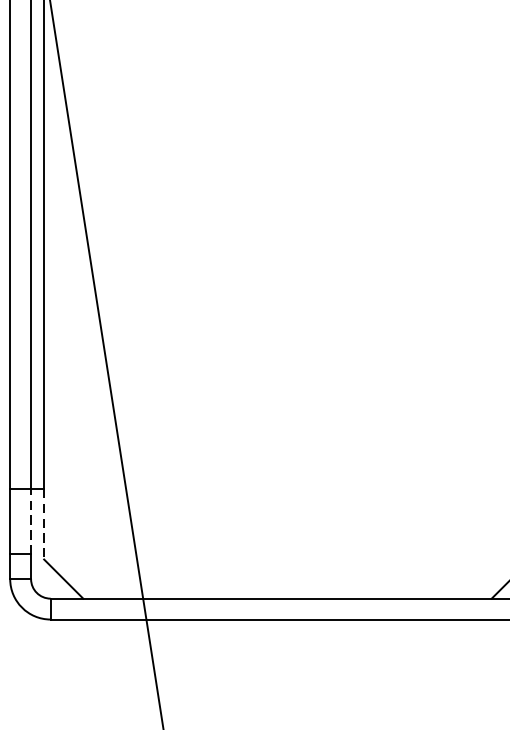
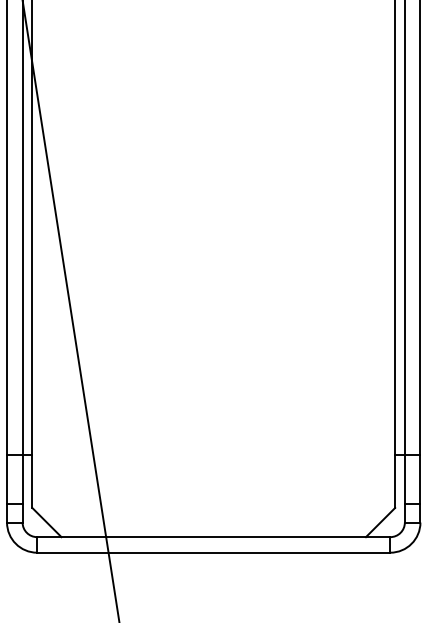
line: (30, 521) -> (22, 479), dashed -> solid
line: (44, 525) -> (32, 482), dashed -> solid

